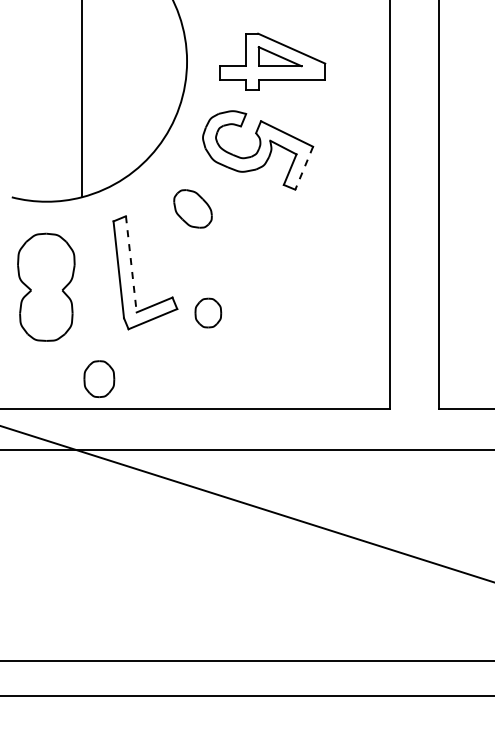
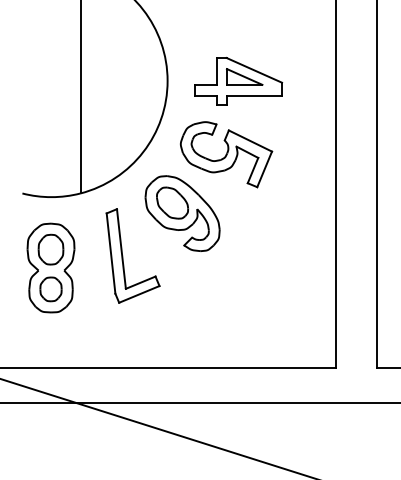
line: (304, 168) -> (264, 169), dashed -> solid
part: (204, 221) -> (182, 213), added
line: (131, 264) -> (121, 249), dashed -> solid
part: (208, 312) -> (51, 288), moved
part: (99, 378) -> (51, 249), moved

